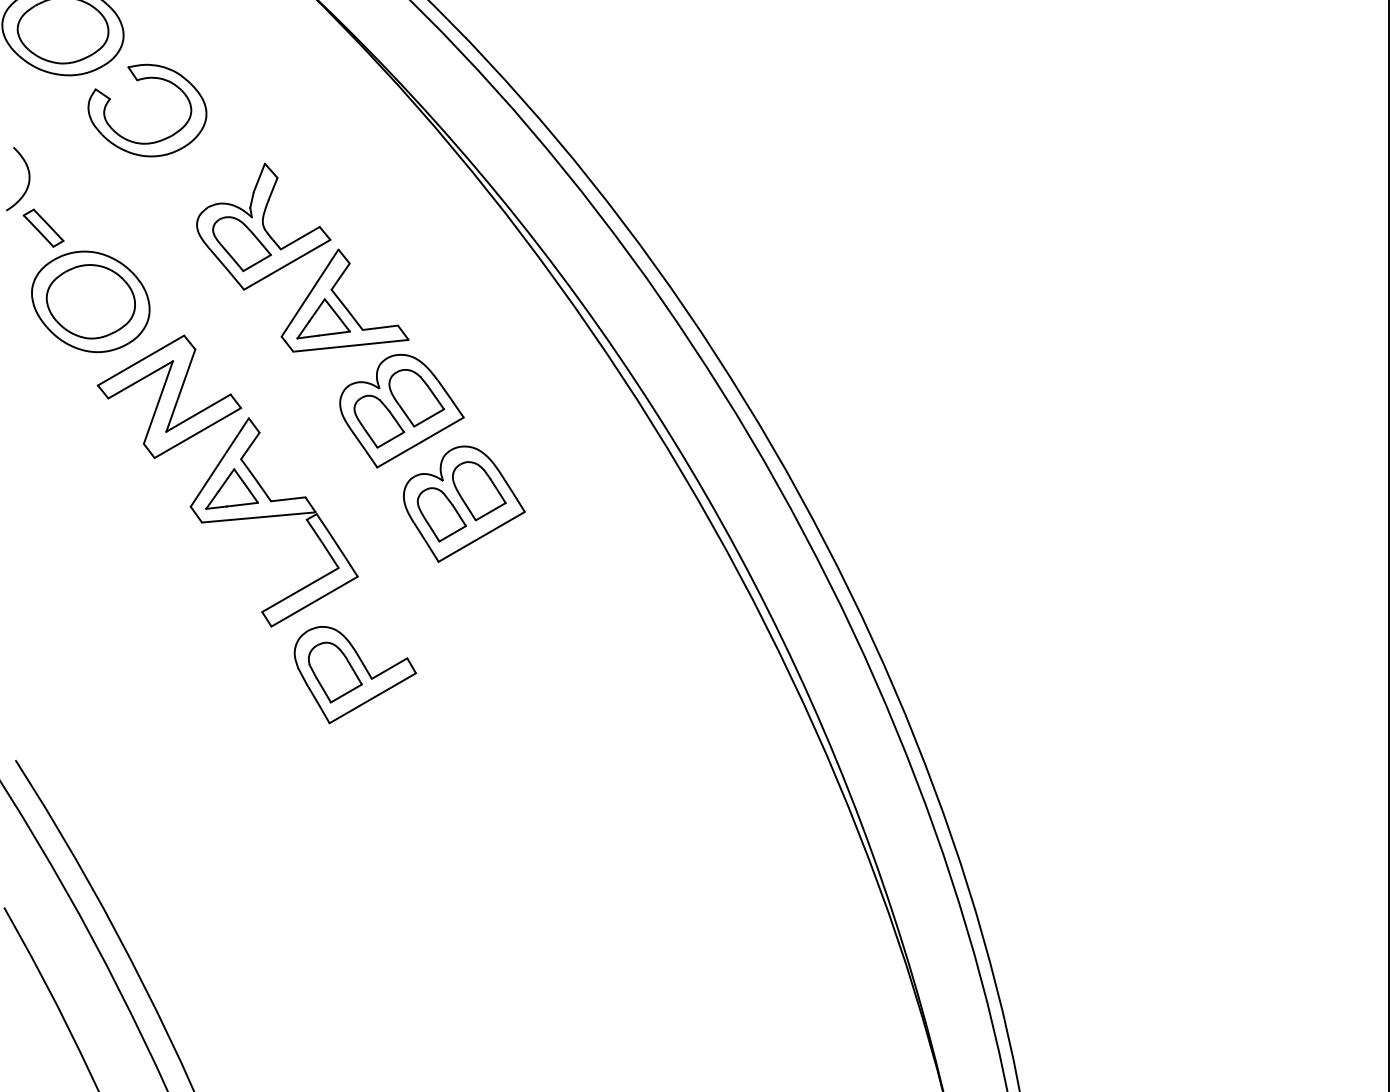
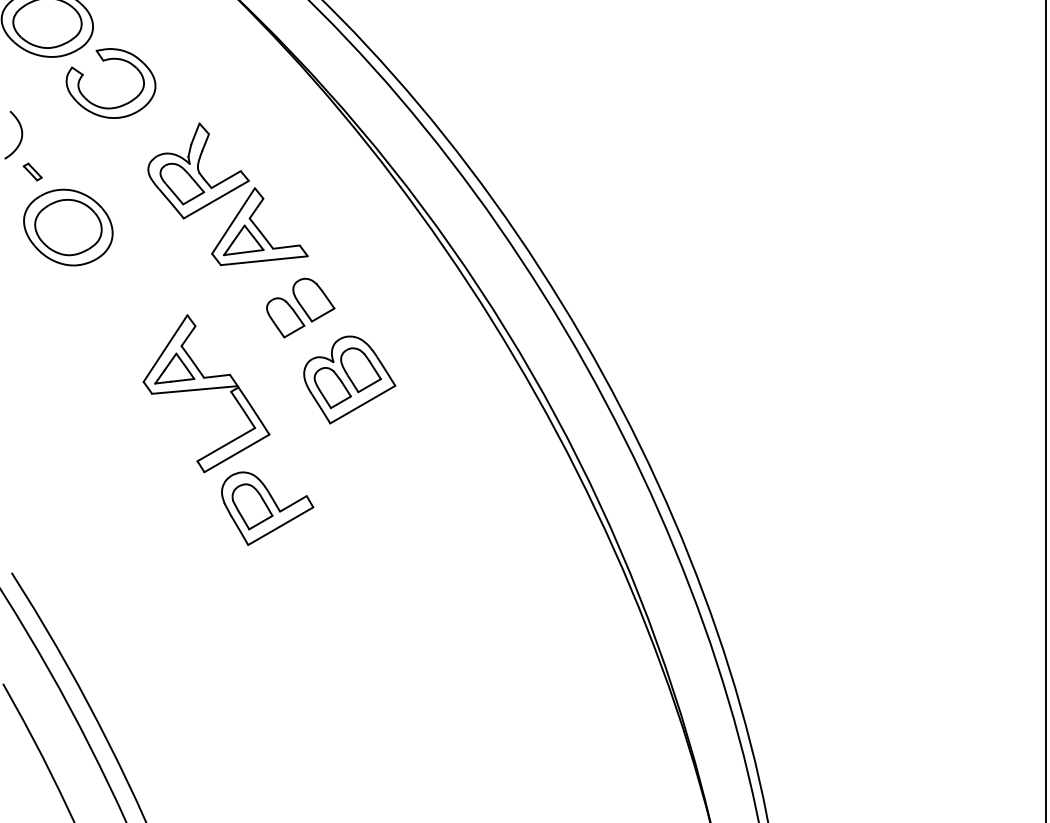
part: (43, 227) -> (32, 171), size x0.6
part: (169, 396) -> (127, 298), removed
part: (401, 411) -> (302, 310), removed

